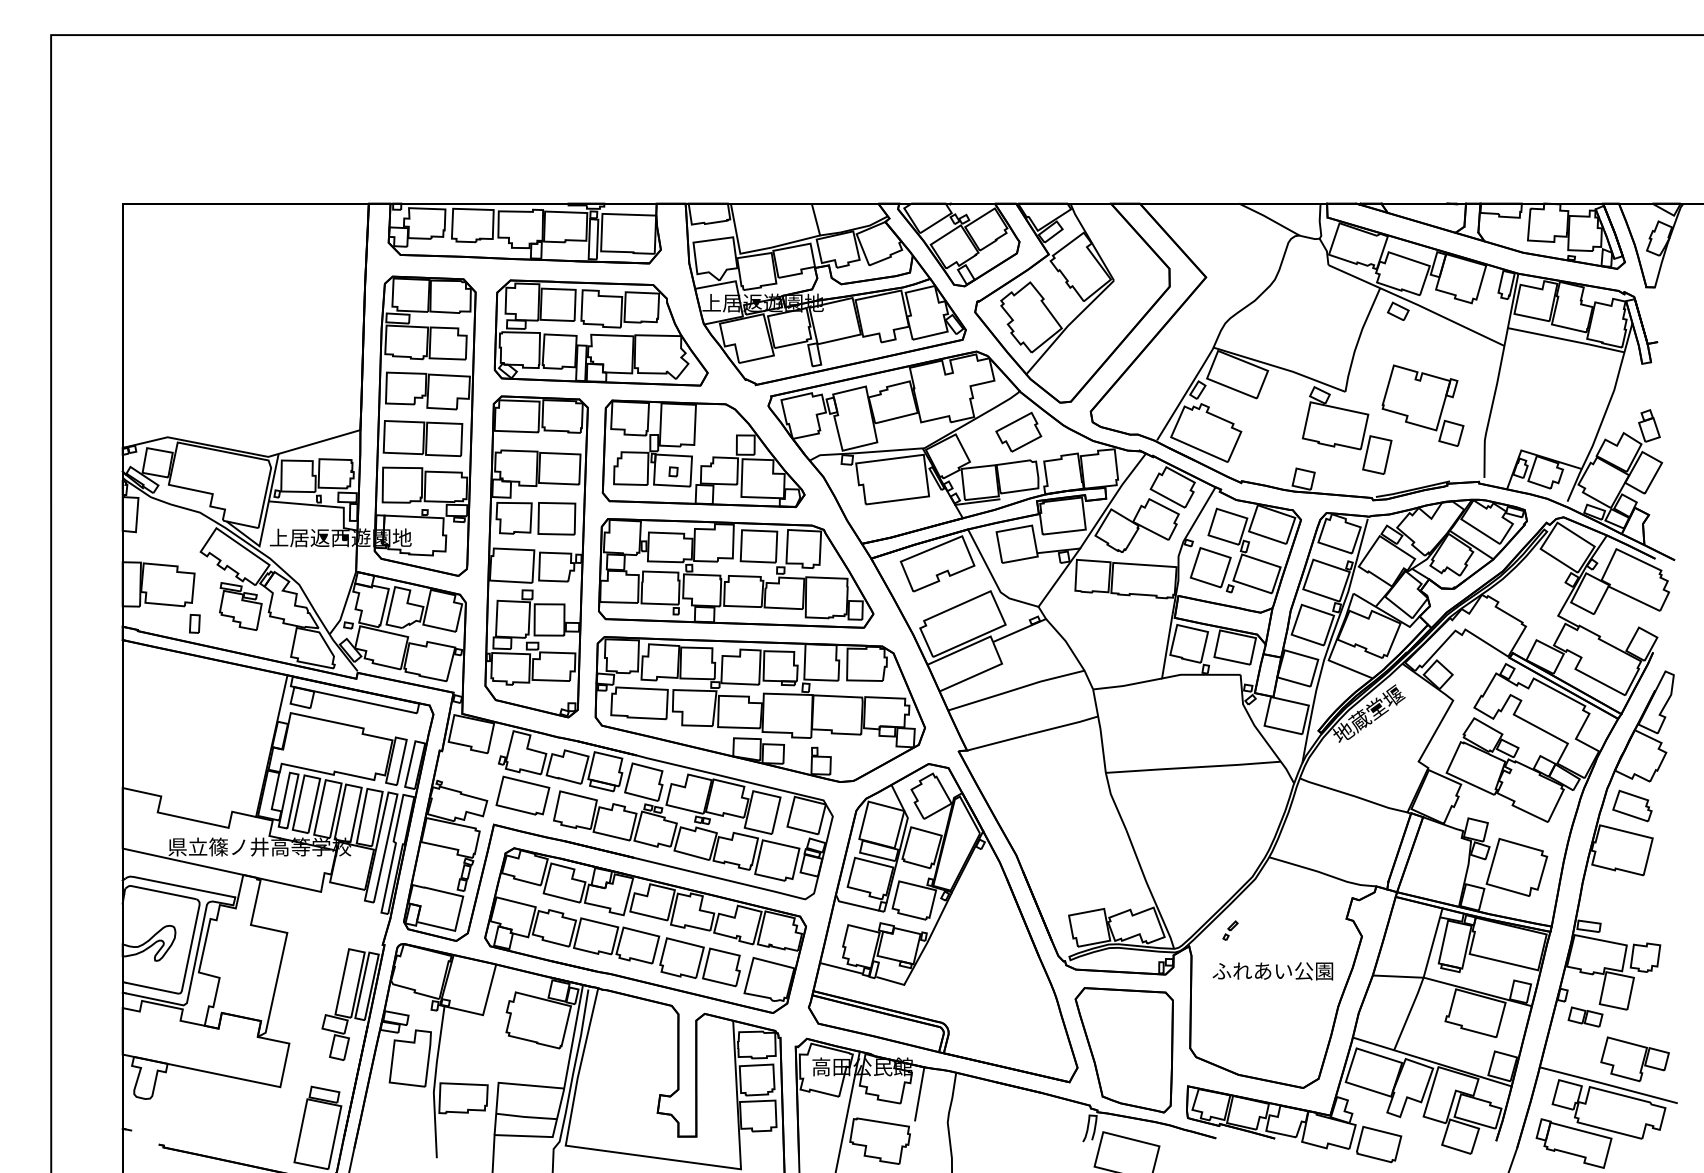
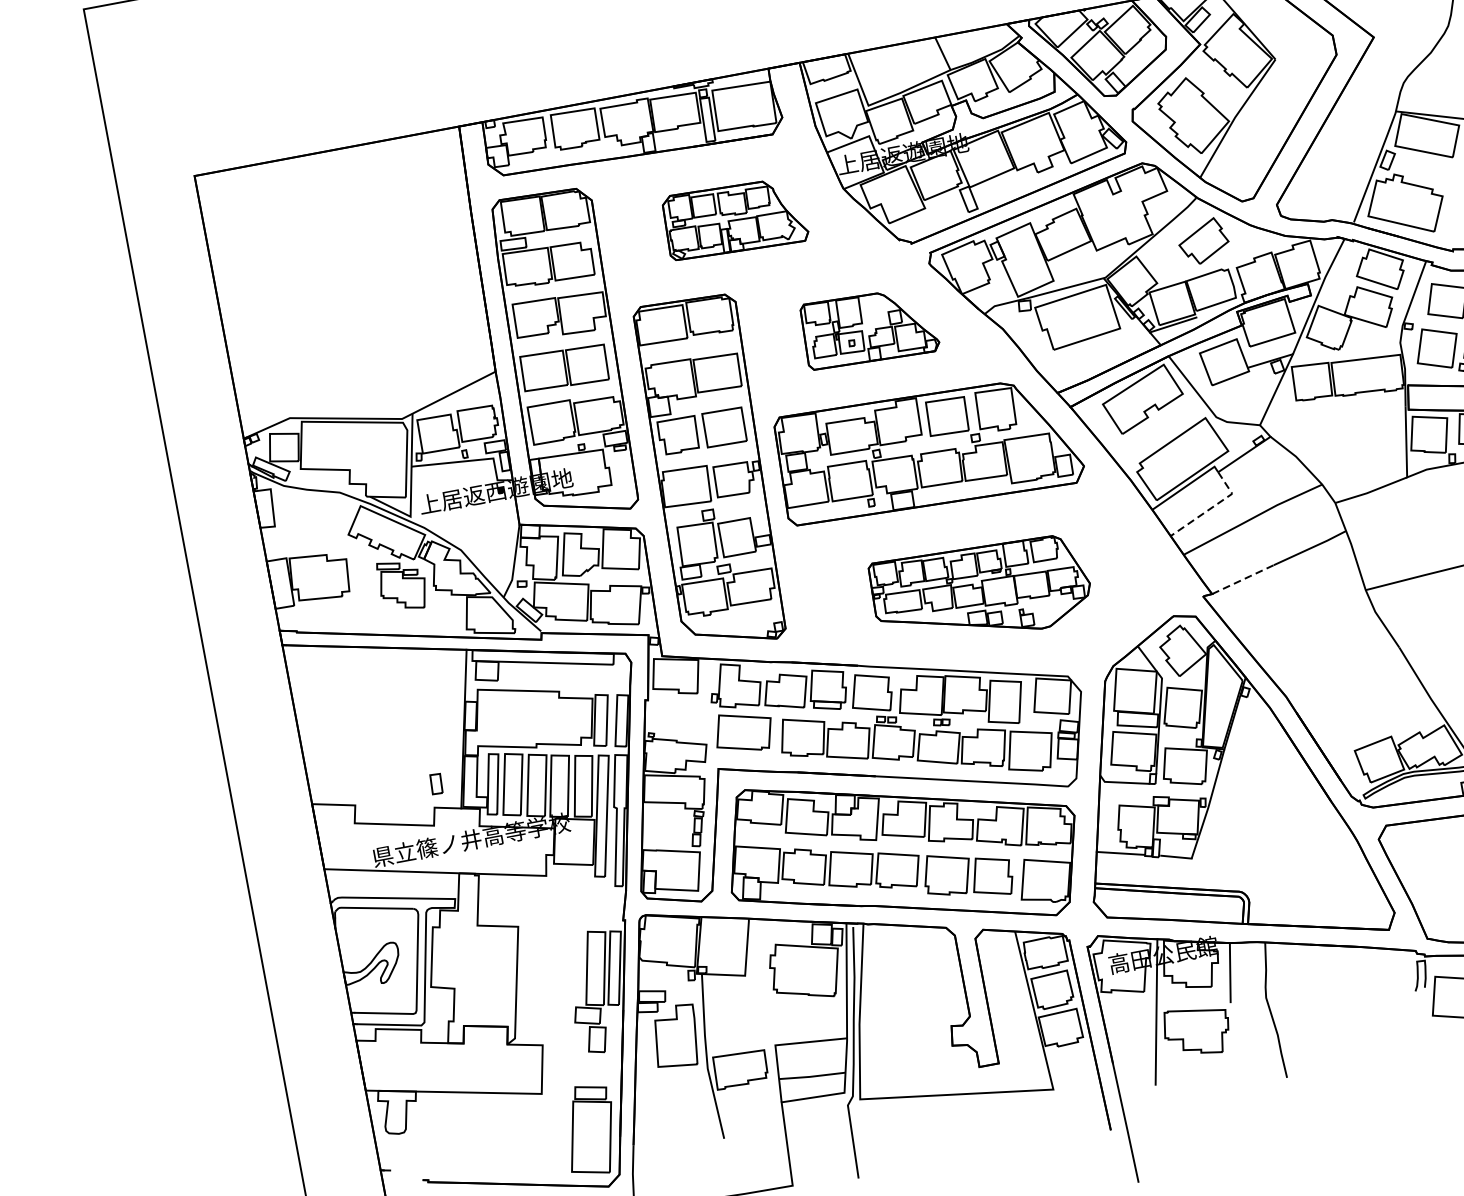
part: (600, 332) -> (734, 218), size x0.6
part: (703, 453) -> (869, 327), size x0.6
part: (194, 623) -> (436, 783), moved
line: (982, 672) -> (1212, 507), solid -> dashed
part: (759, 709) -> (980, 591), size x0.6
line: (998, 742) -> (1244, 579), solid -> dashed

